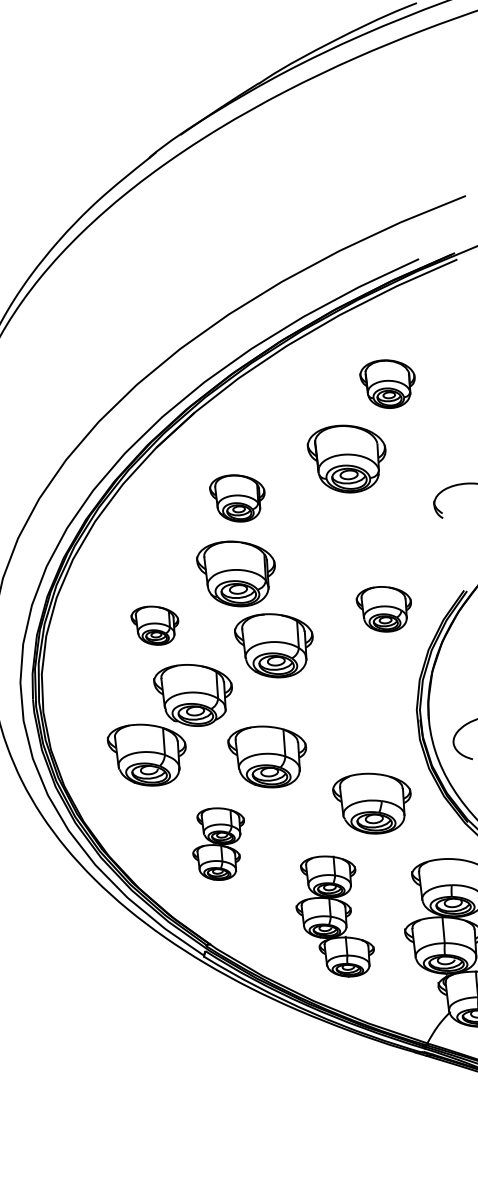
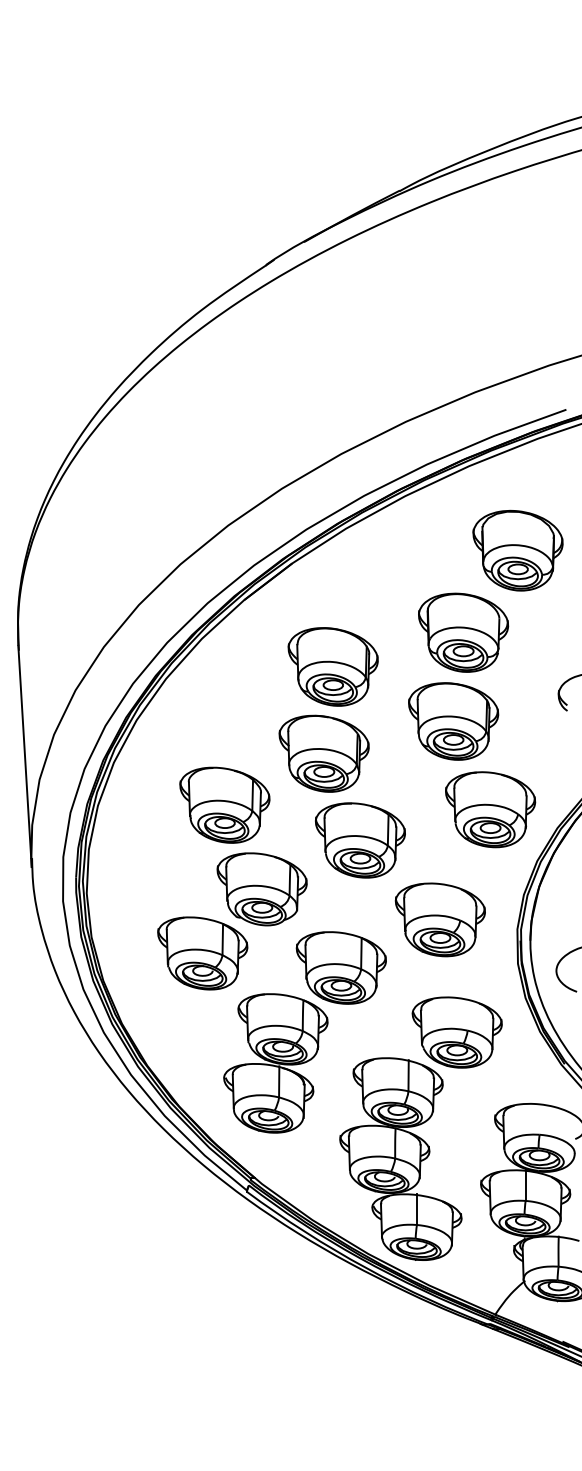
part: (387, 384) -> (517, 550), size x1.43
part: (237, 498) -> (332, 666), size x1.43
part: (345, 536) -> (453, 721), added
part: (384, 608) -> (490, 809), size x1.43
part: (155, 625) -> (224, 804), size x1.67
part: (348, 707) -> (439, 919), added
part: (218, 844) -> (275, 1063), size x1.67
part: (333, 916) -> (400, 1158), size x1.43

